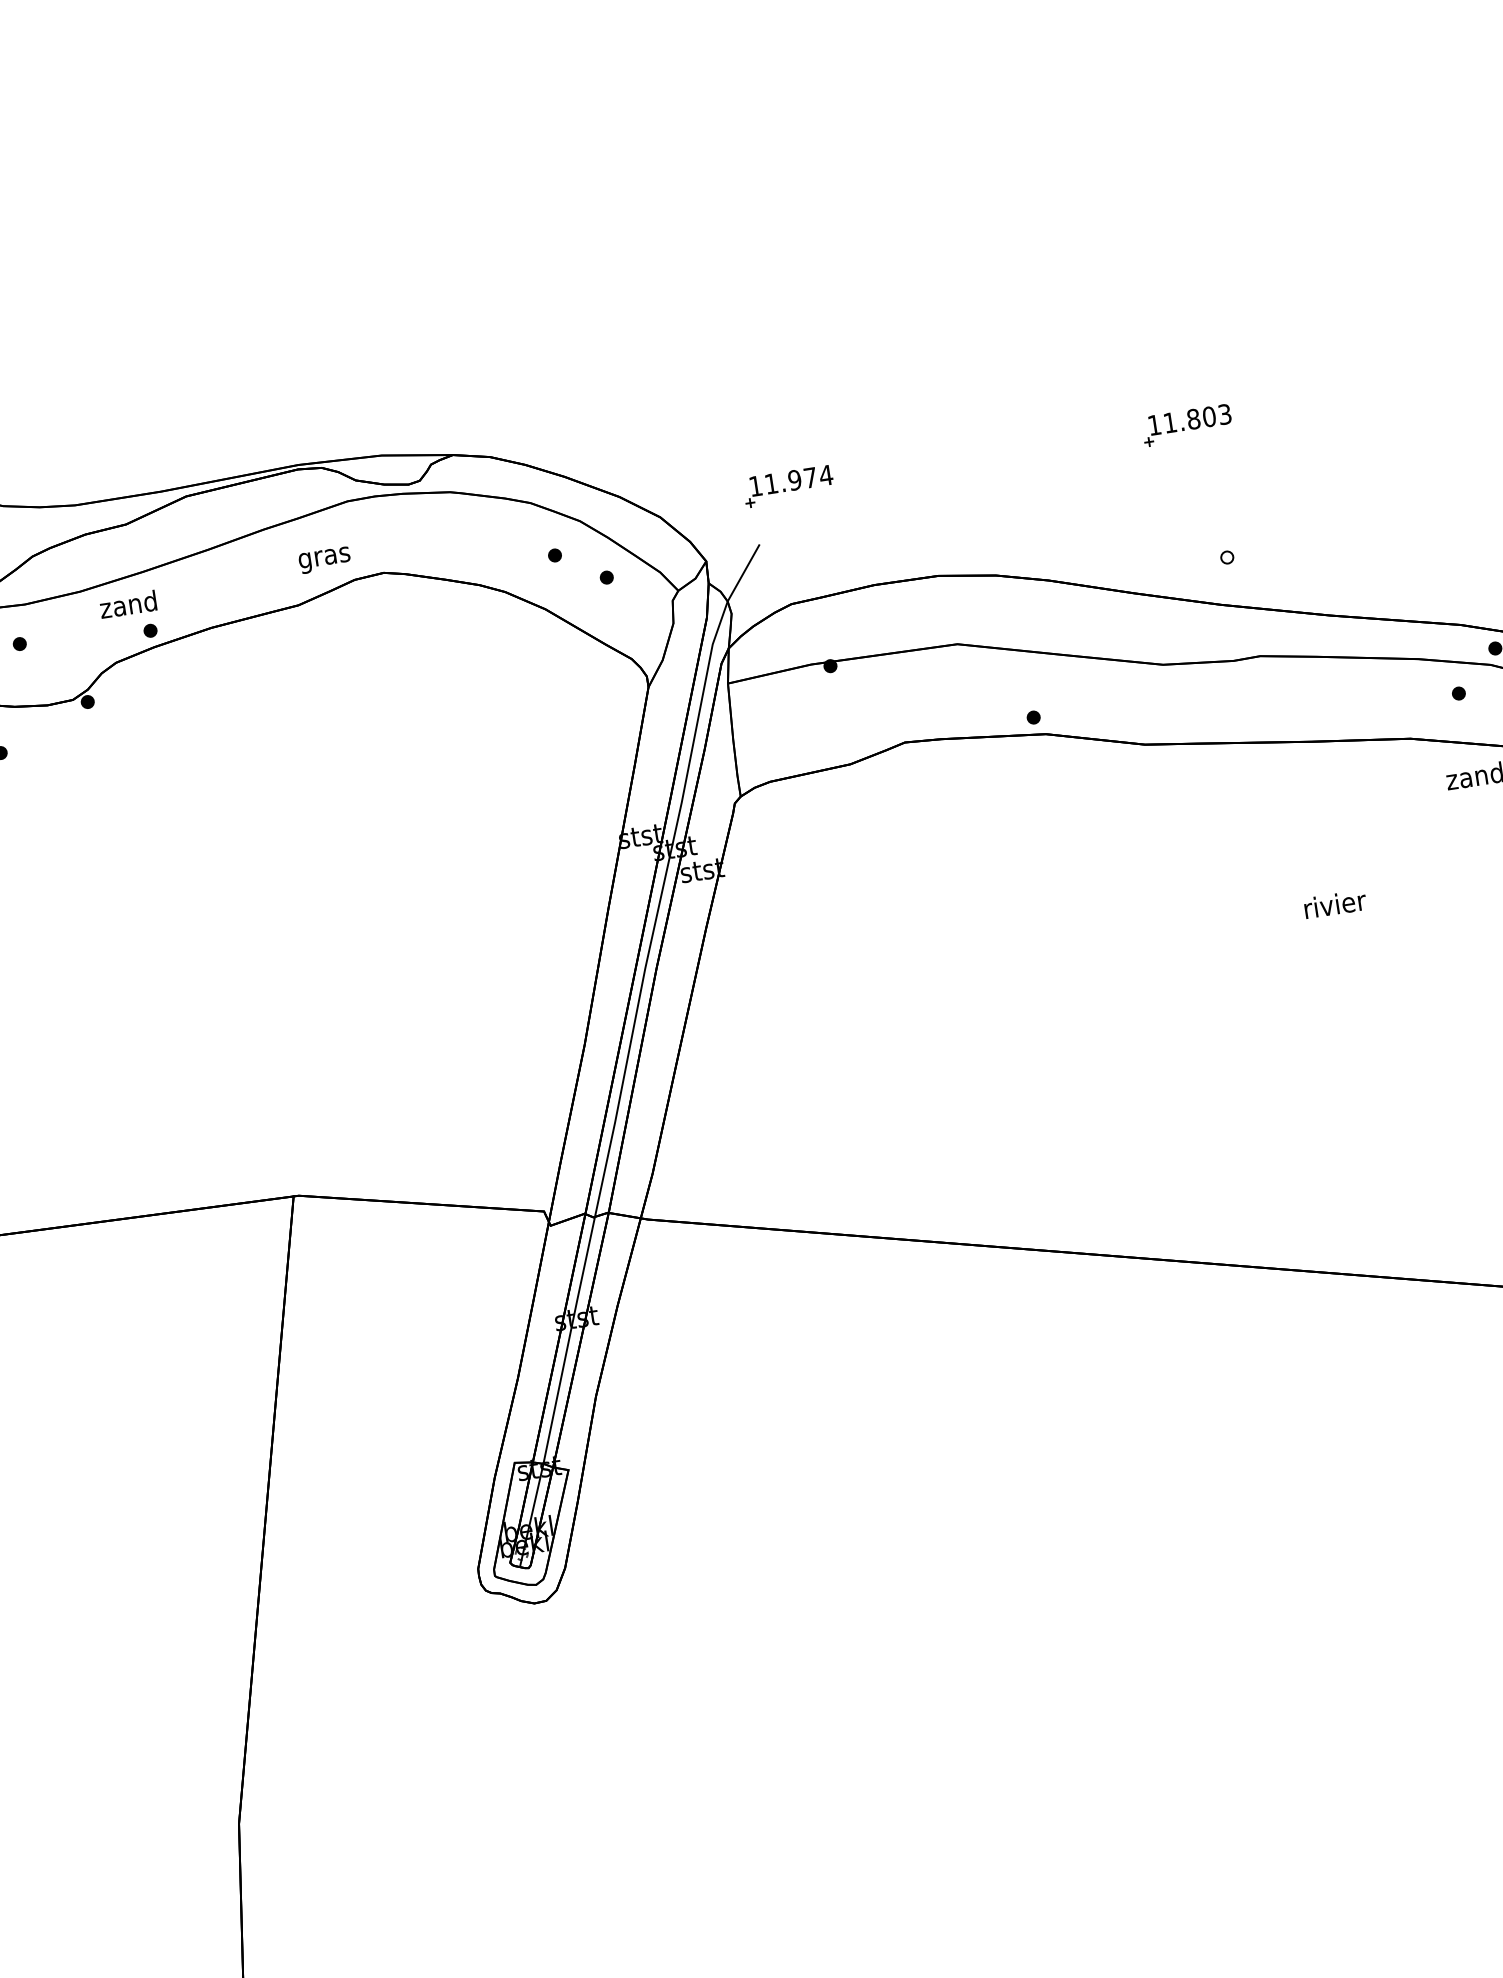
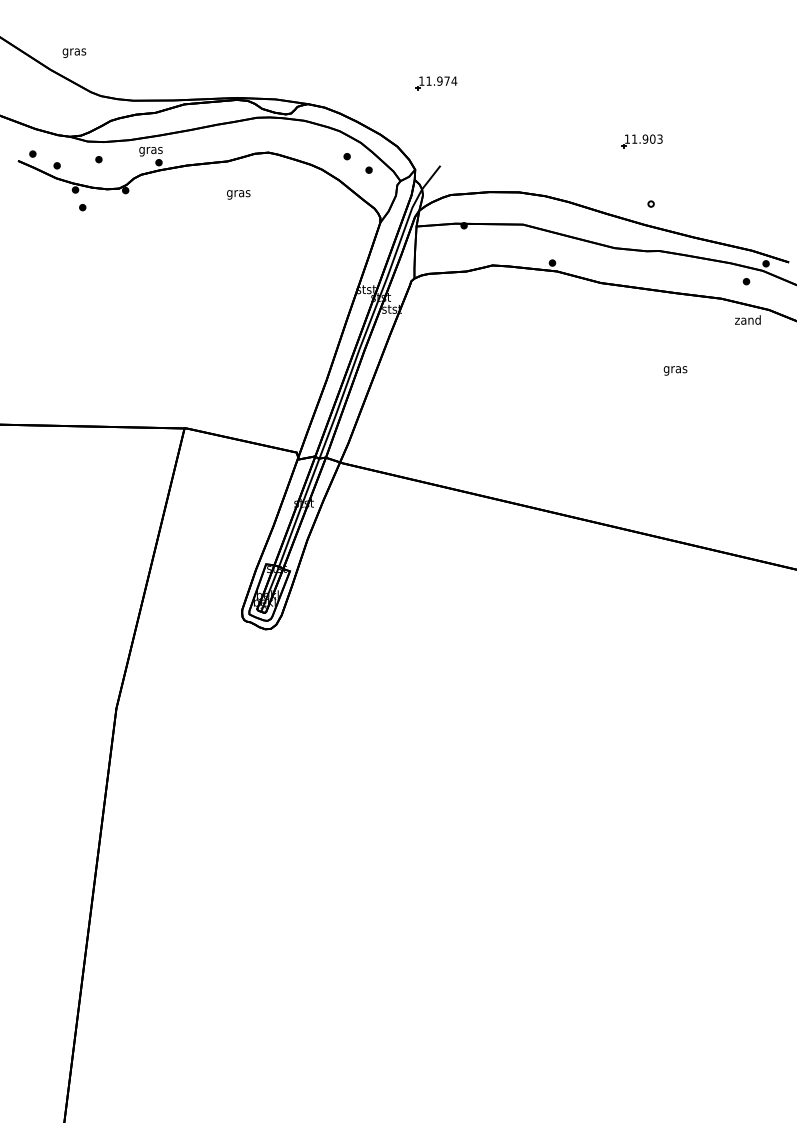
text: (1193, 417) -> (645, 138), 11.803 -> 11.903
part: (788, 486) -> (436, 83), moved
text: (324, 559) -> (238, 194), moved
text: (128, 607) -> (150, 150), zand -> gras
text: (1334, 906) -> (675, 369), rivier -> gras

